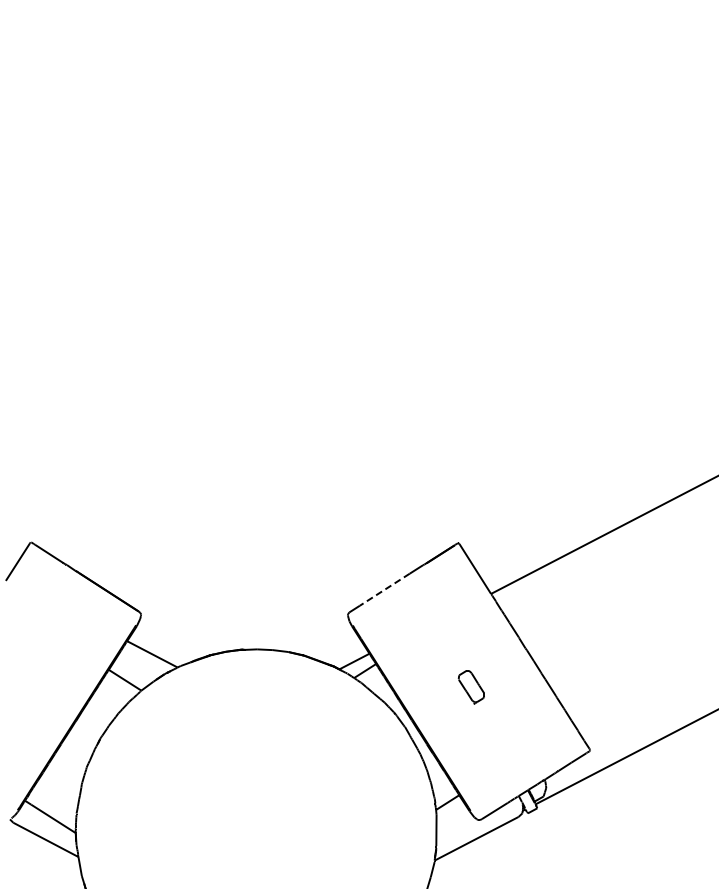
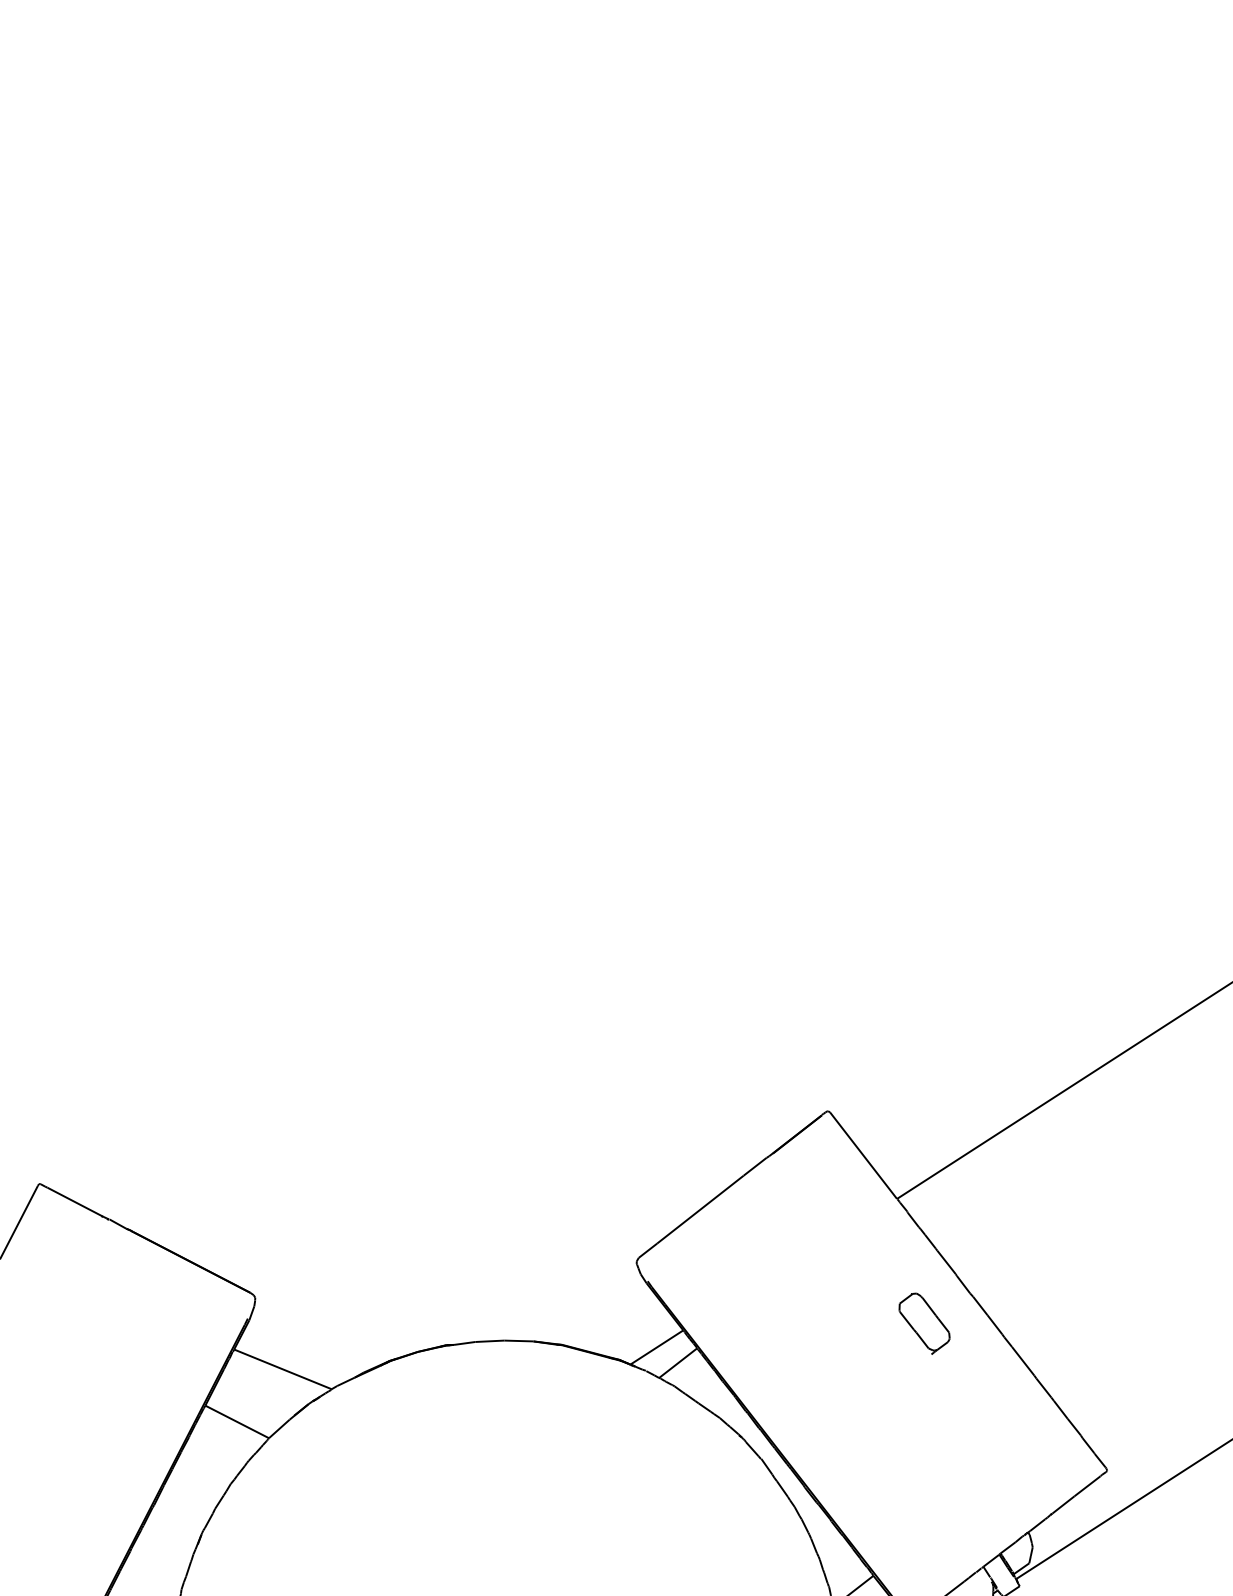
line: (384, 589) -> (699, 1209), dashed -> solid
part: (470, 687) -> (922, 1324), moved

